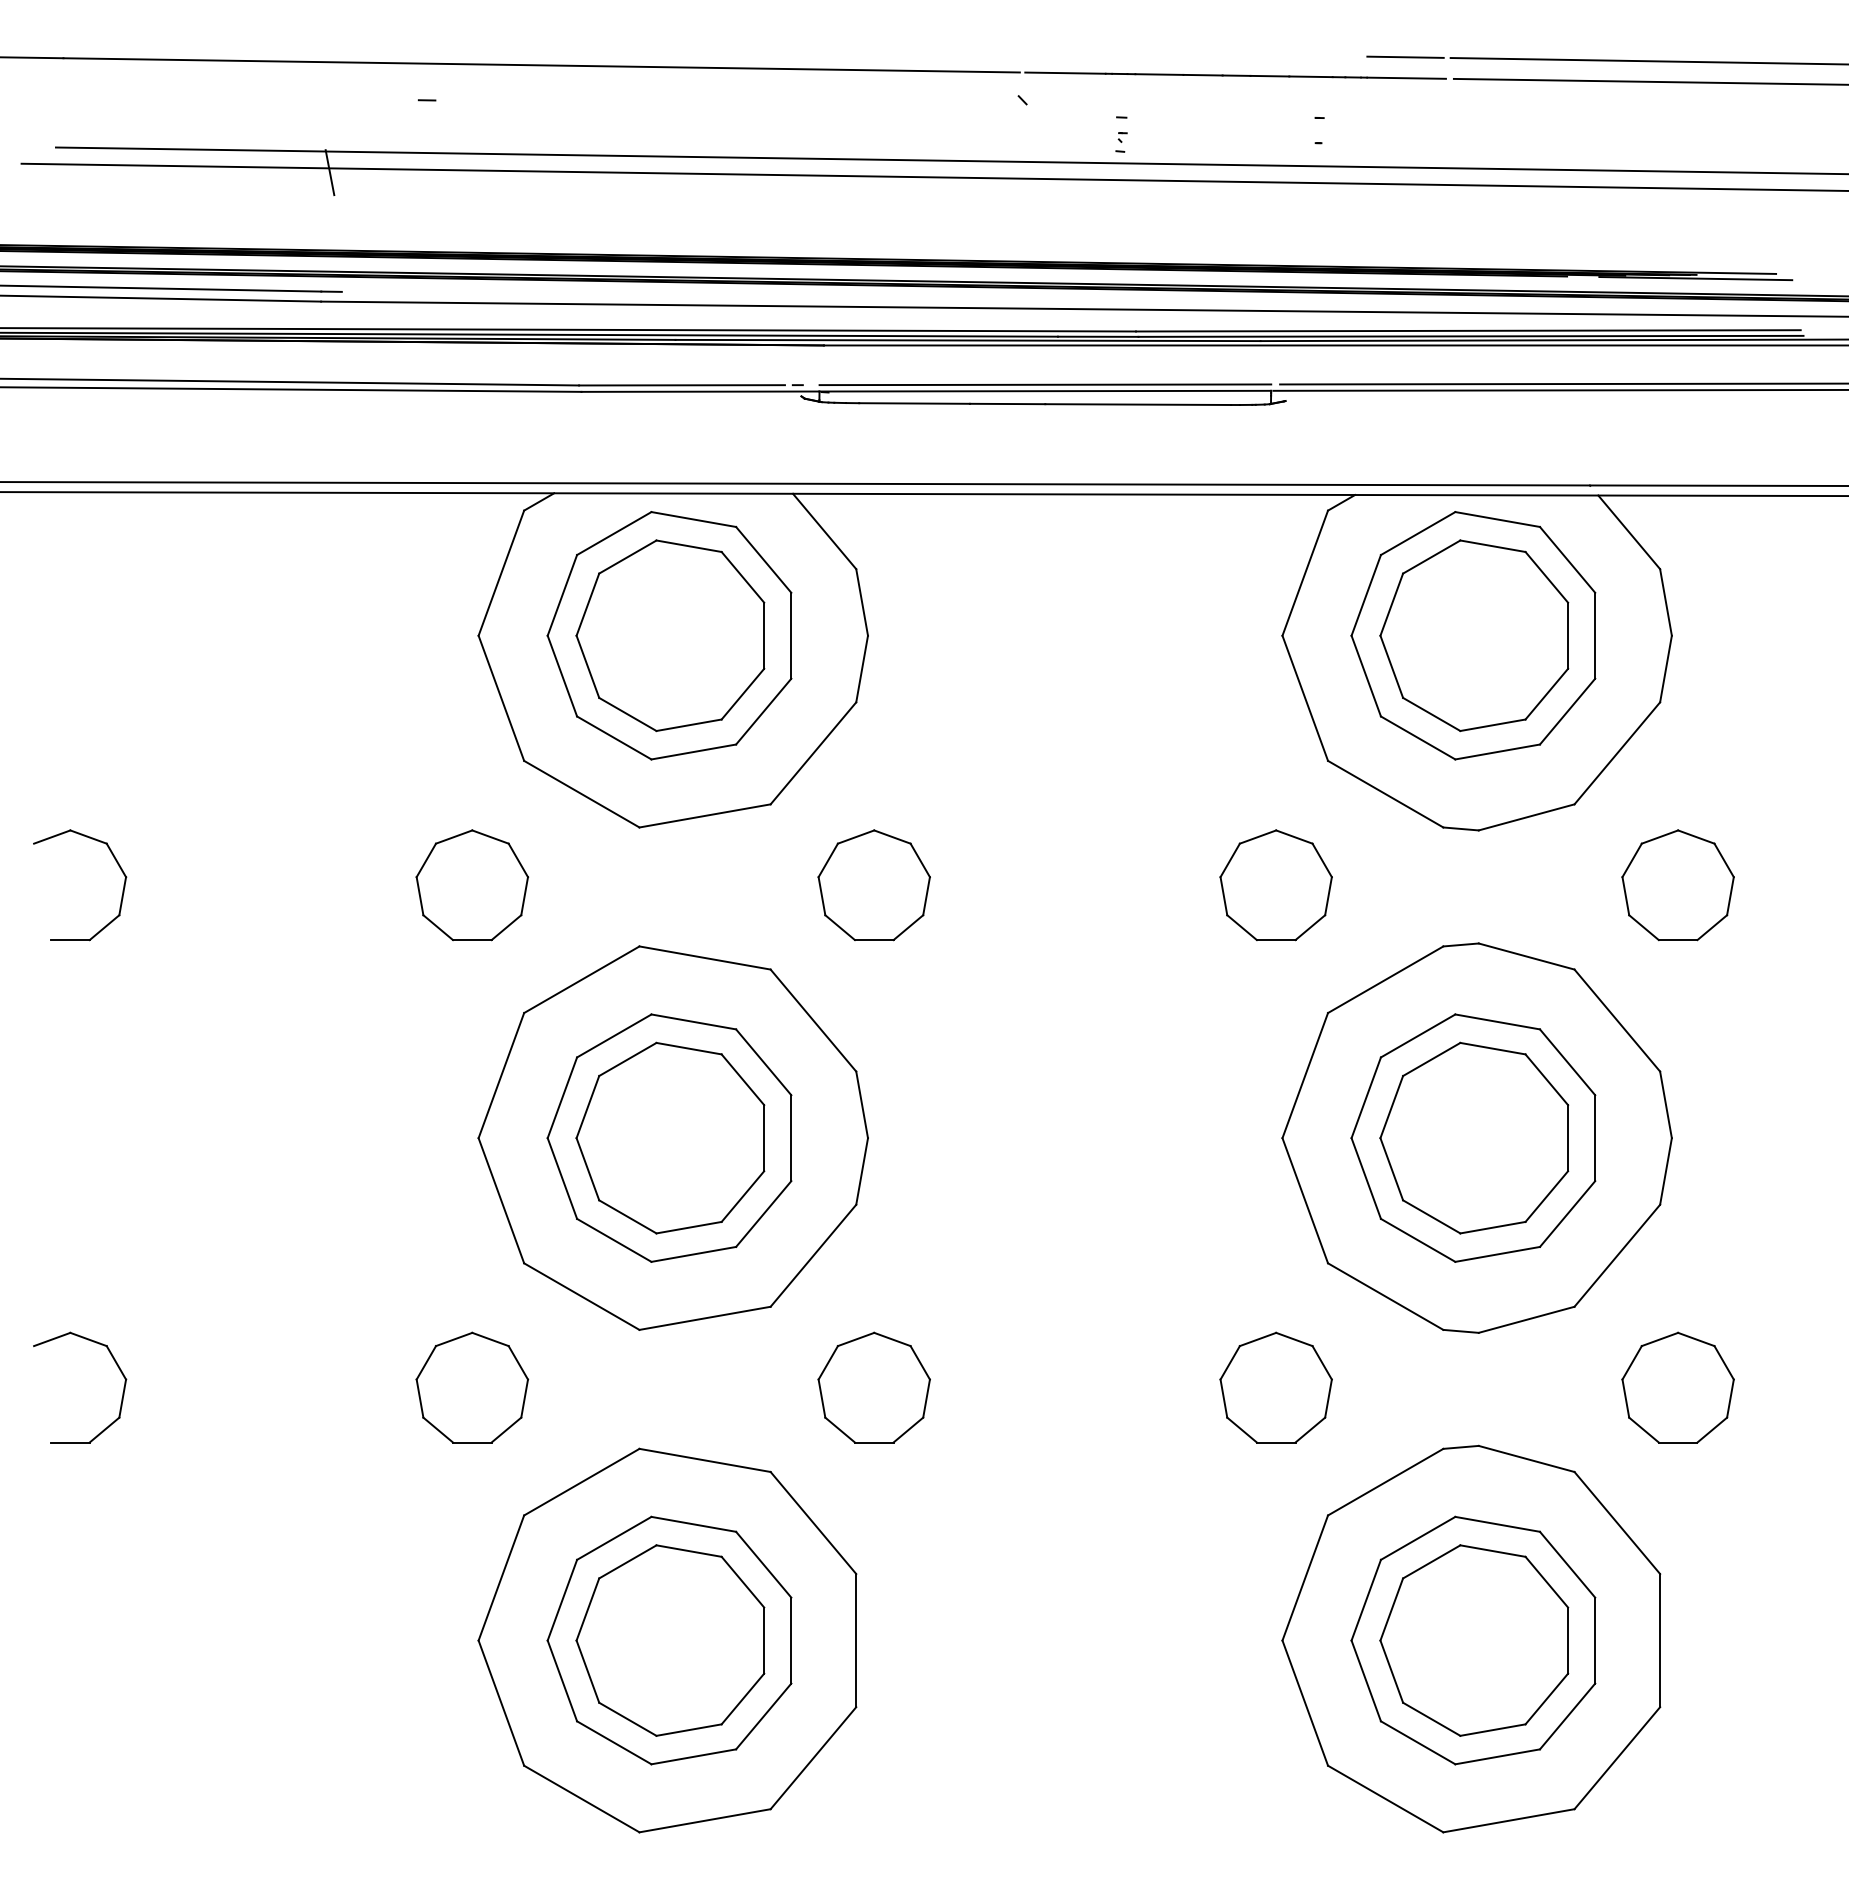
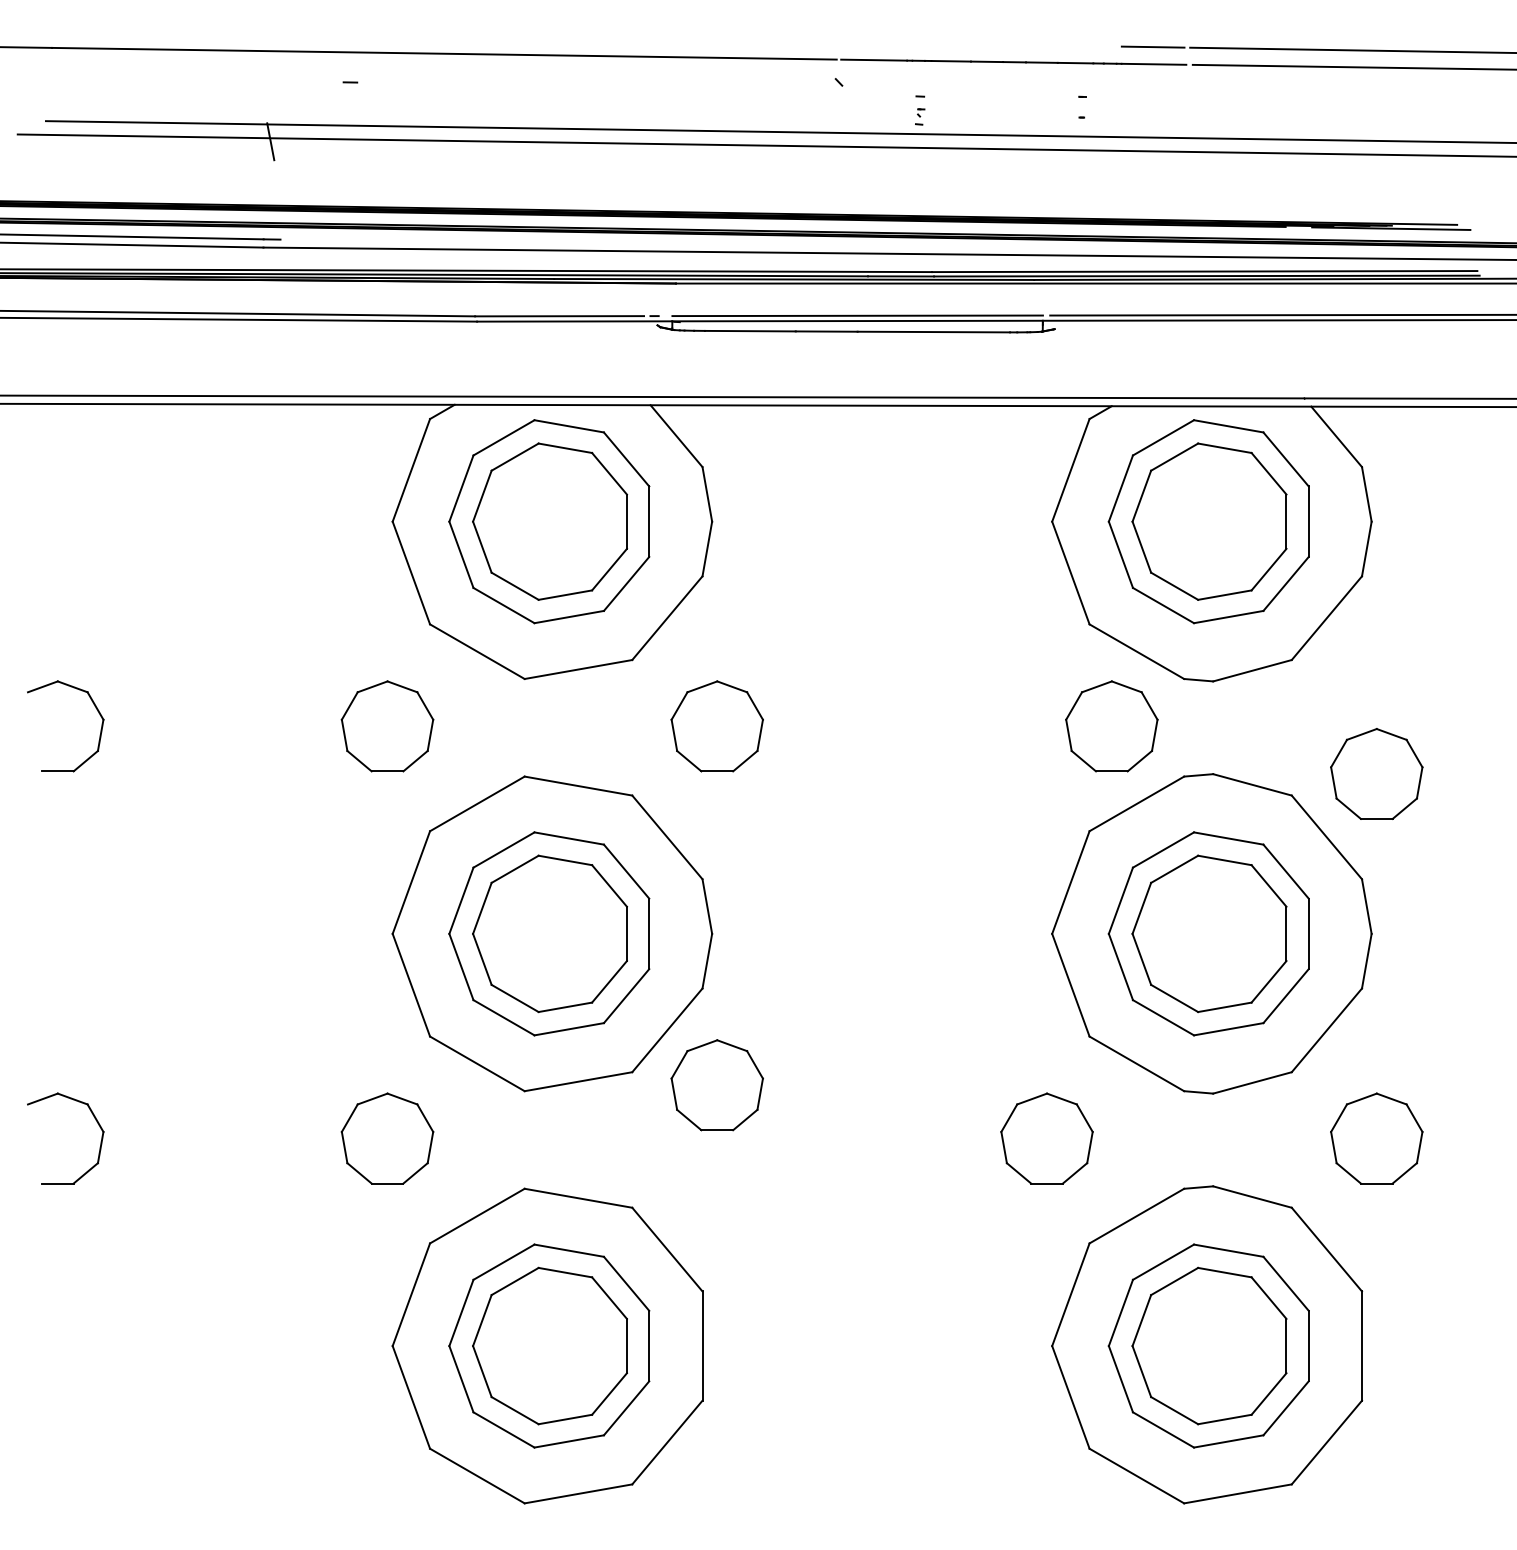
part: (1275, 885) -> (1111, 726), moved
part: (1677, 885) -> (1376, 774), moved
part: (873, 1387) -> (716, 1085), moved

